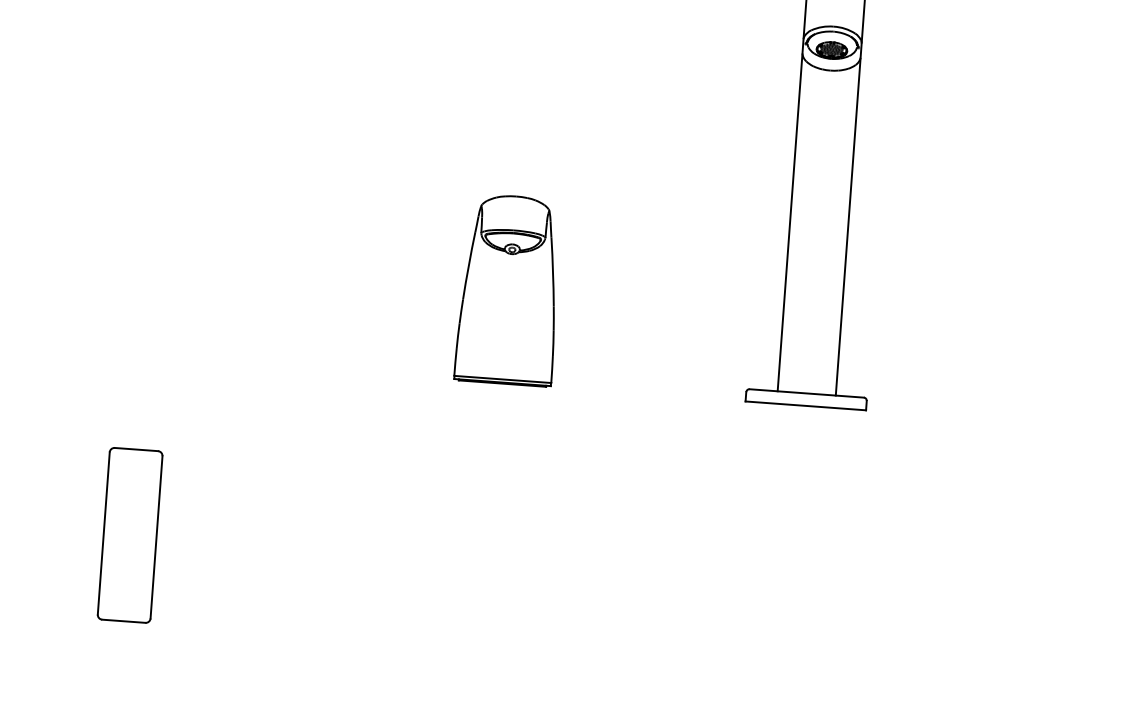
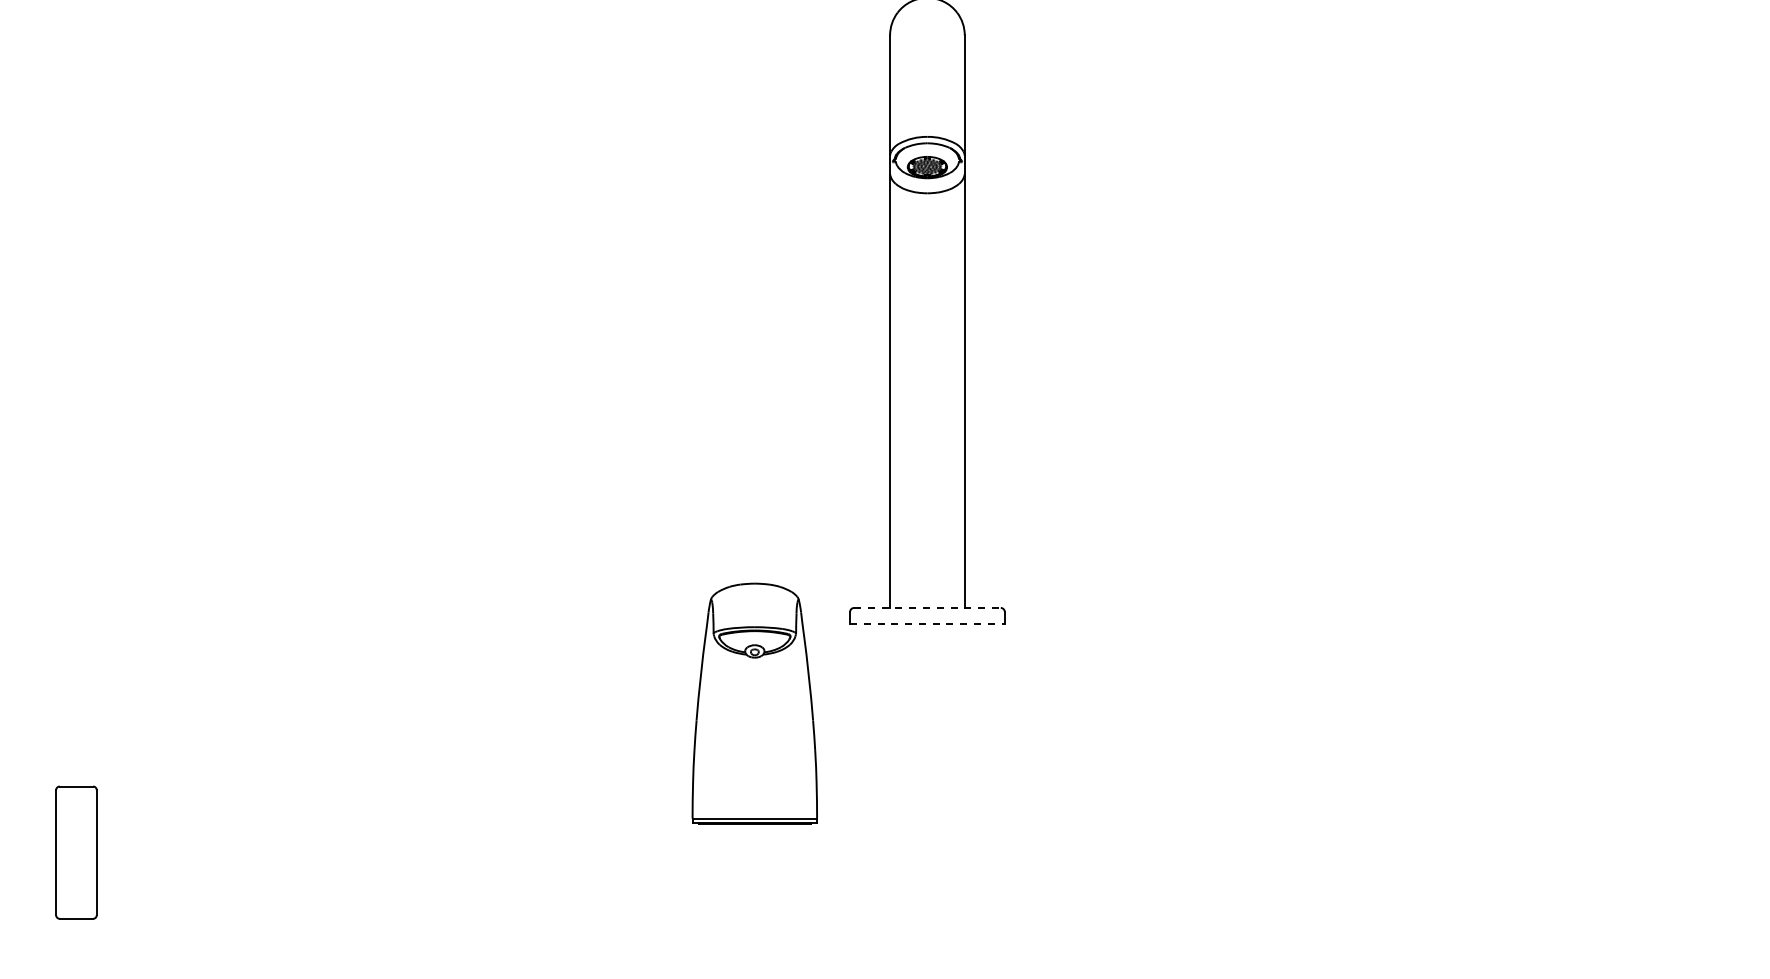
part: (509, 289) -> (754, 703), moved
line: (806, 393) -> (927, 607), solid -> dashed
line: (805, 405) -> (927, 623), solid -> dashed
part: (130, 535) -> (76, 852), size x0.6

